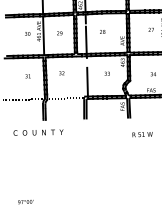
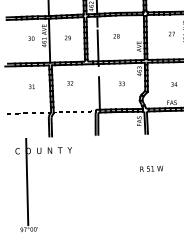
text: (142, 134) -> (151, 168), moved
line: (23, 160) -> (26, 182), added

